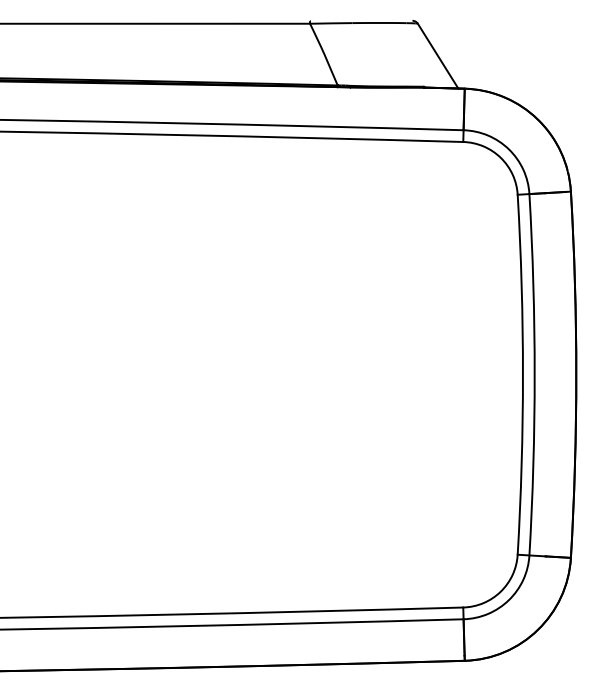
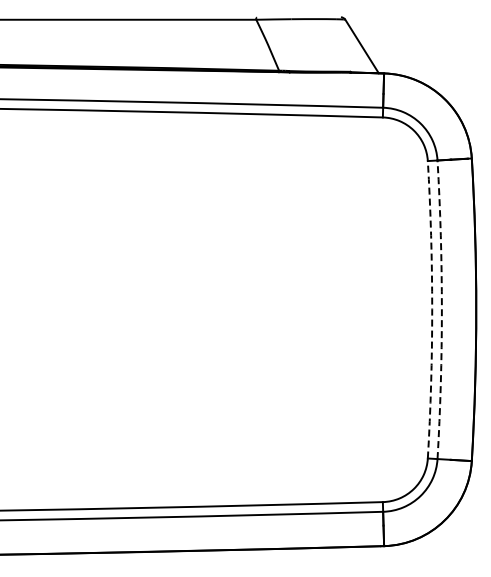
arc: (523, 374) -> (432, 309), solid -> dashed
arc: (534, 374) -> (441, 309), solid -> dashed

